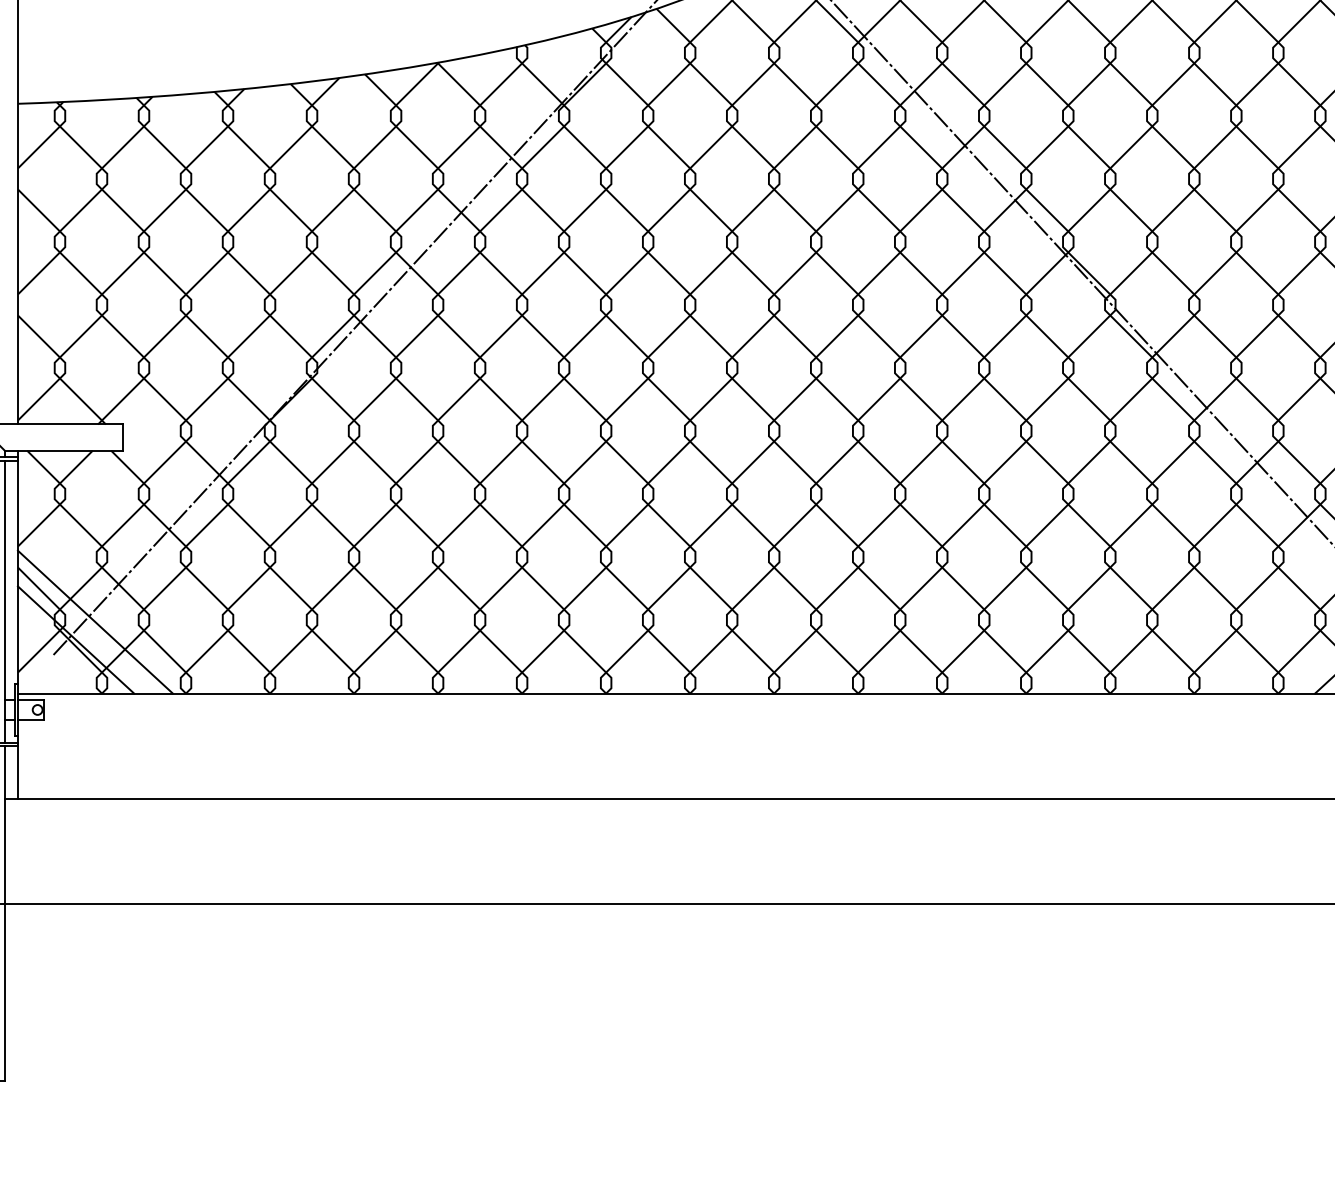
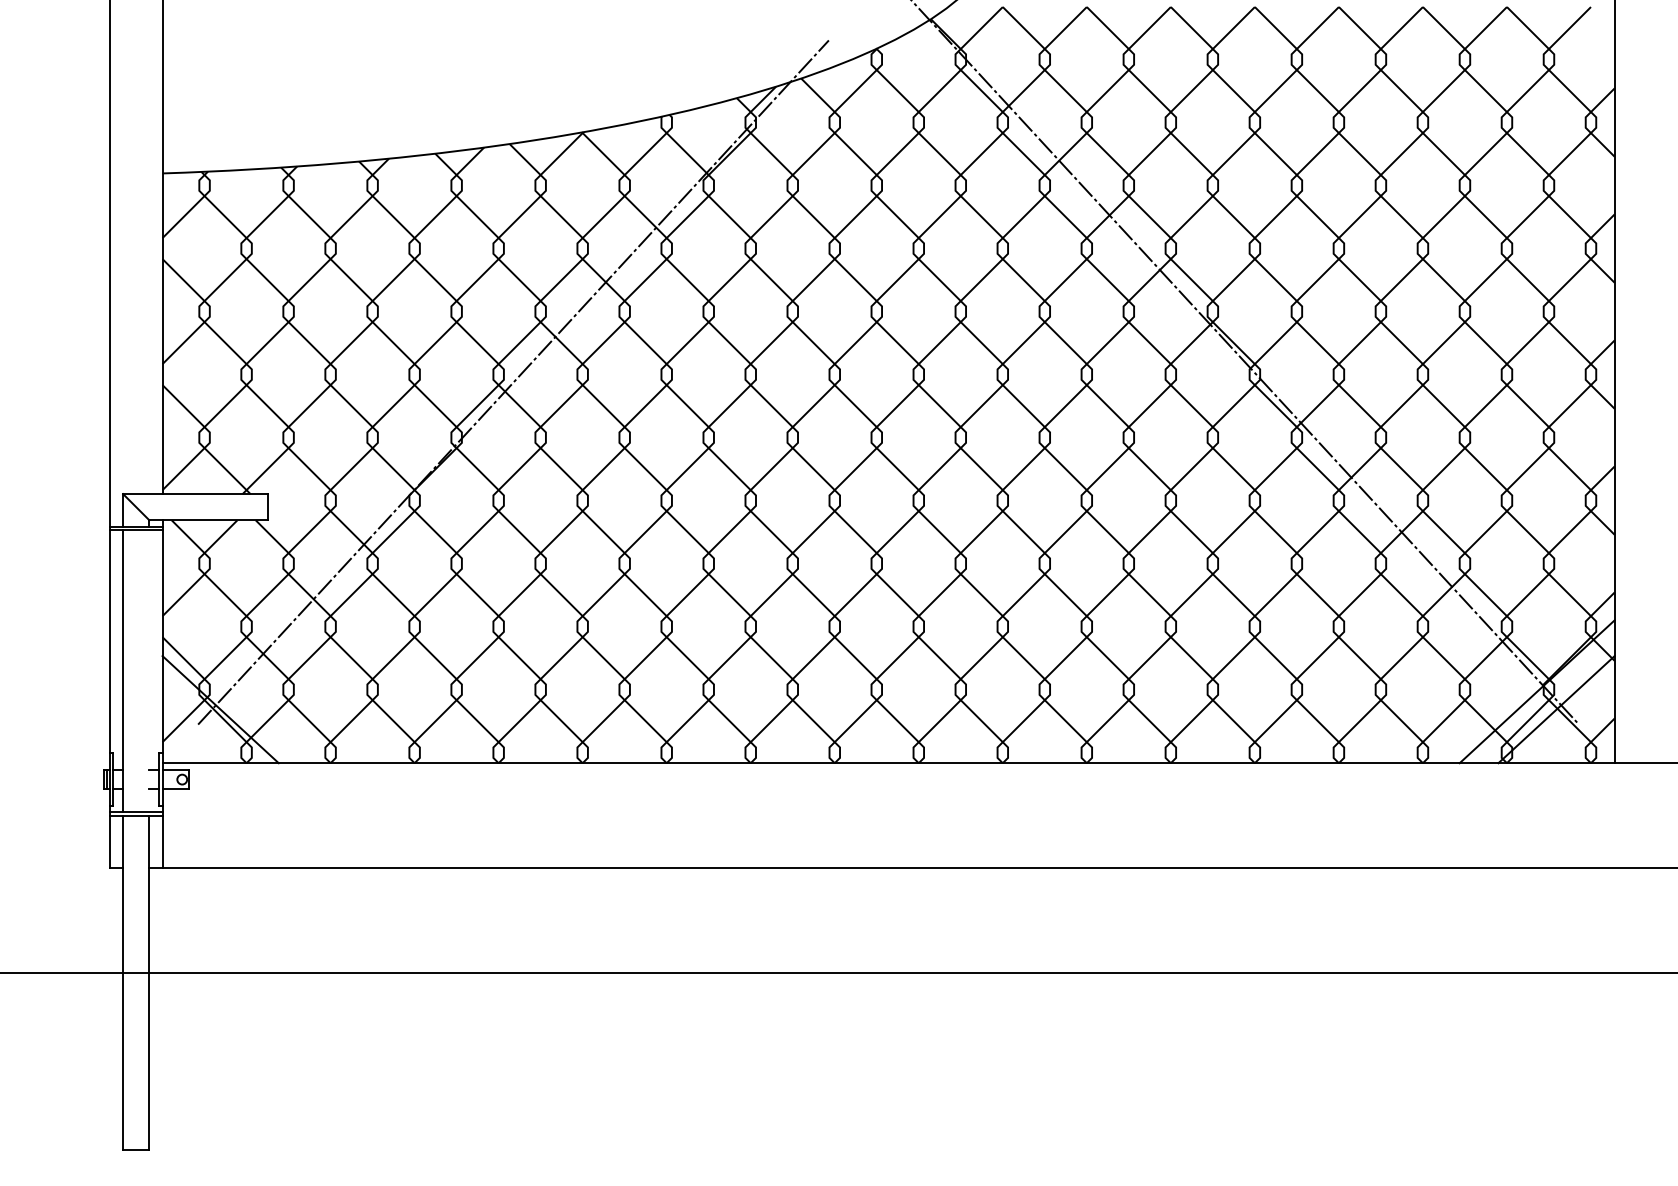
line: (4, 601) -> (149, 671), removed
line: (94, 621) -> (239, 691), removed

